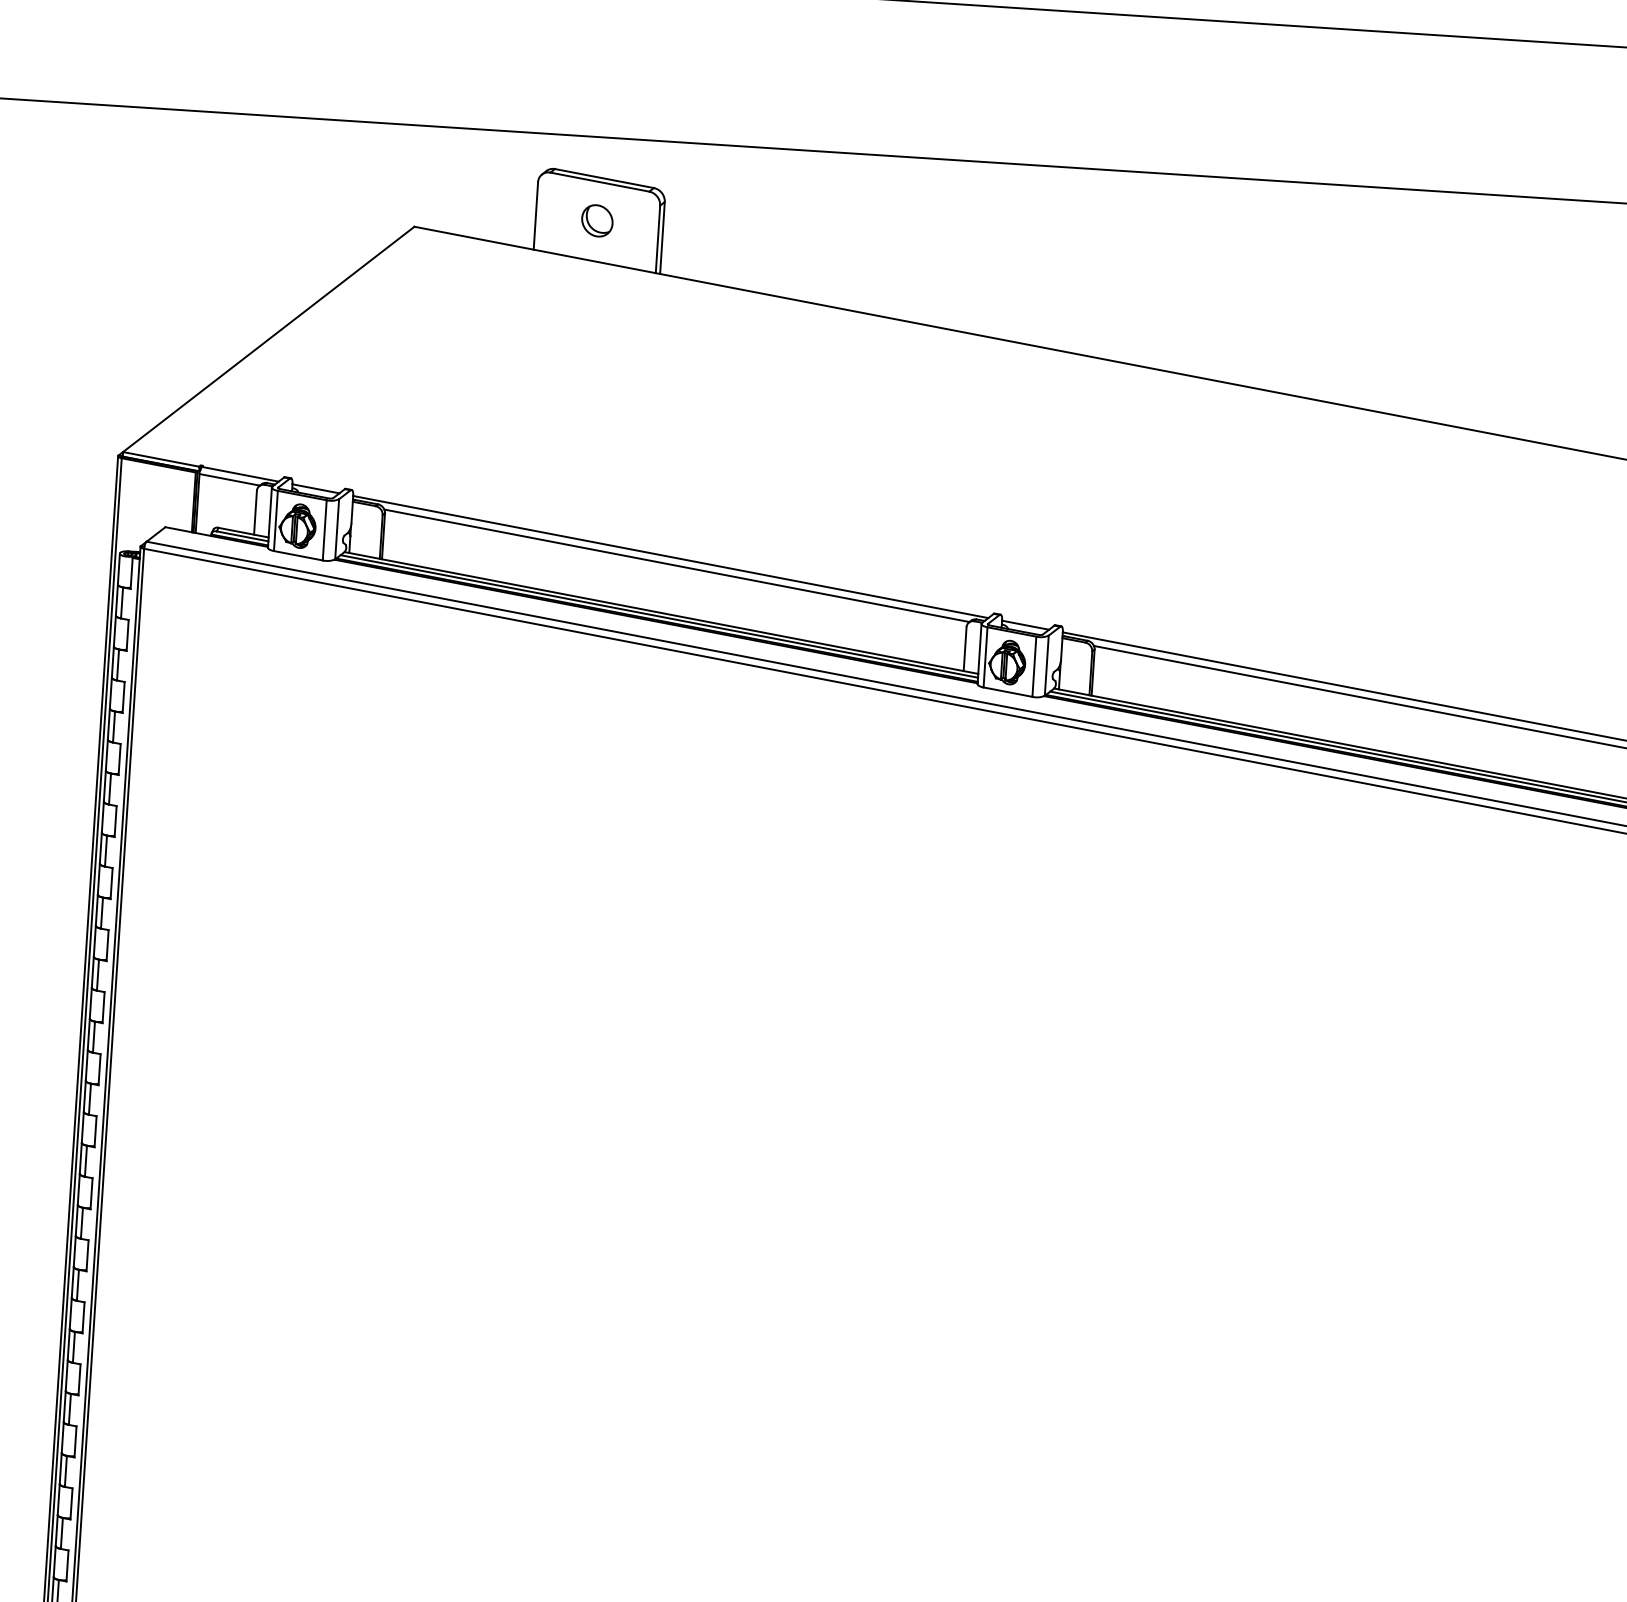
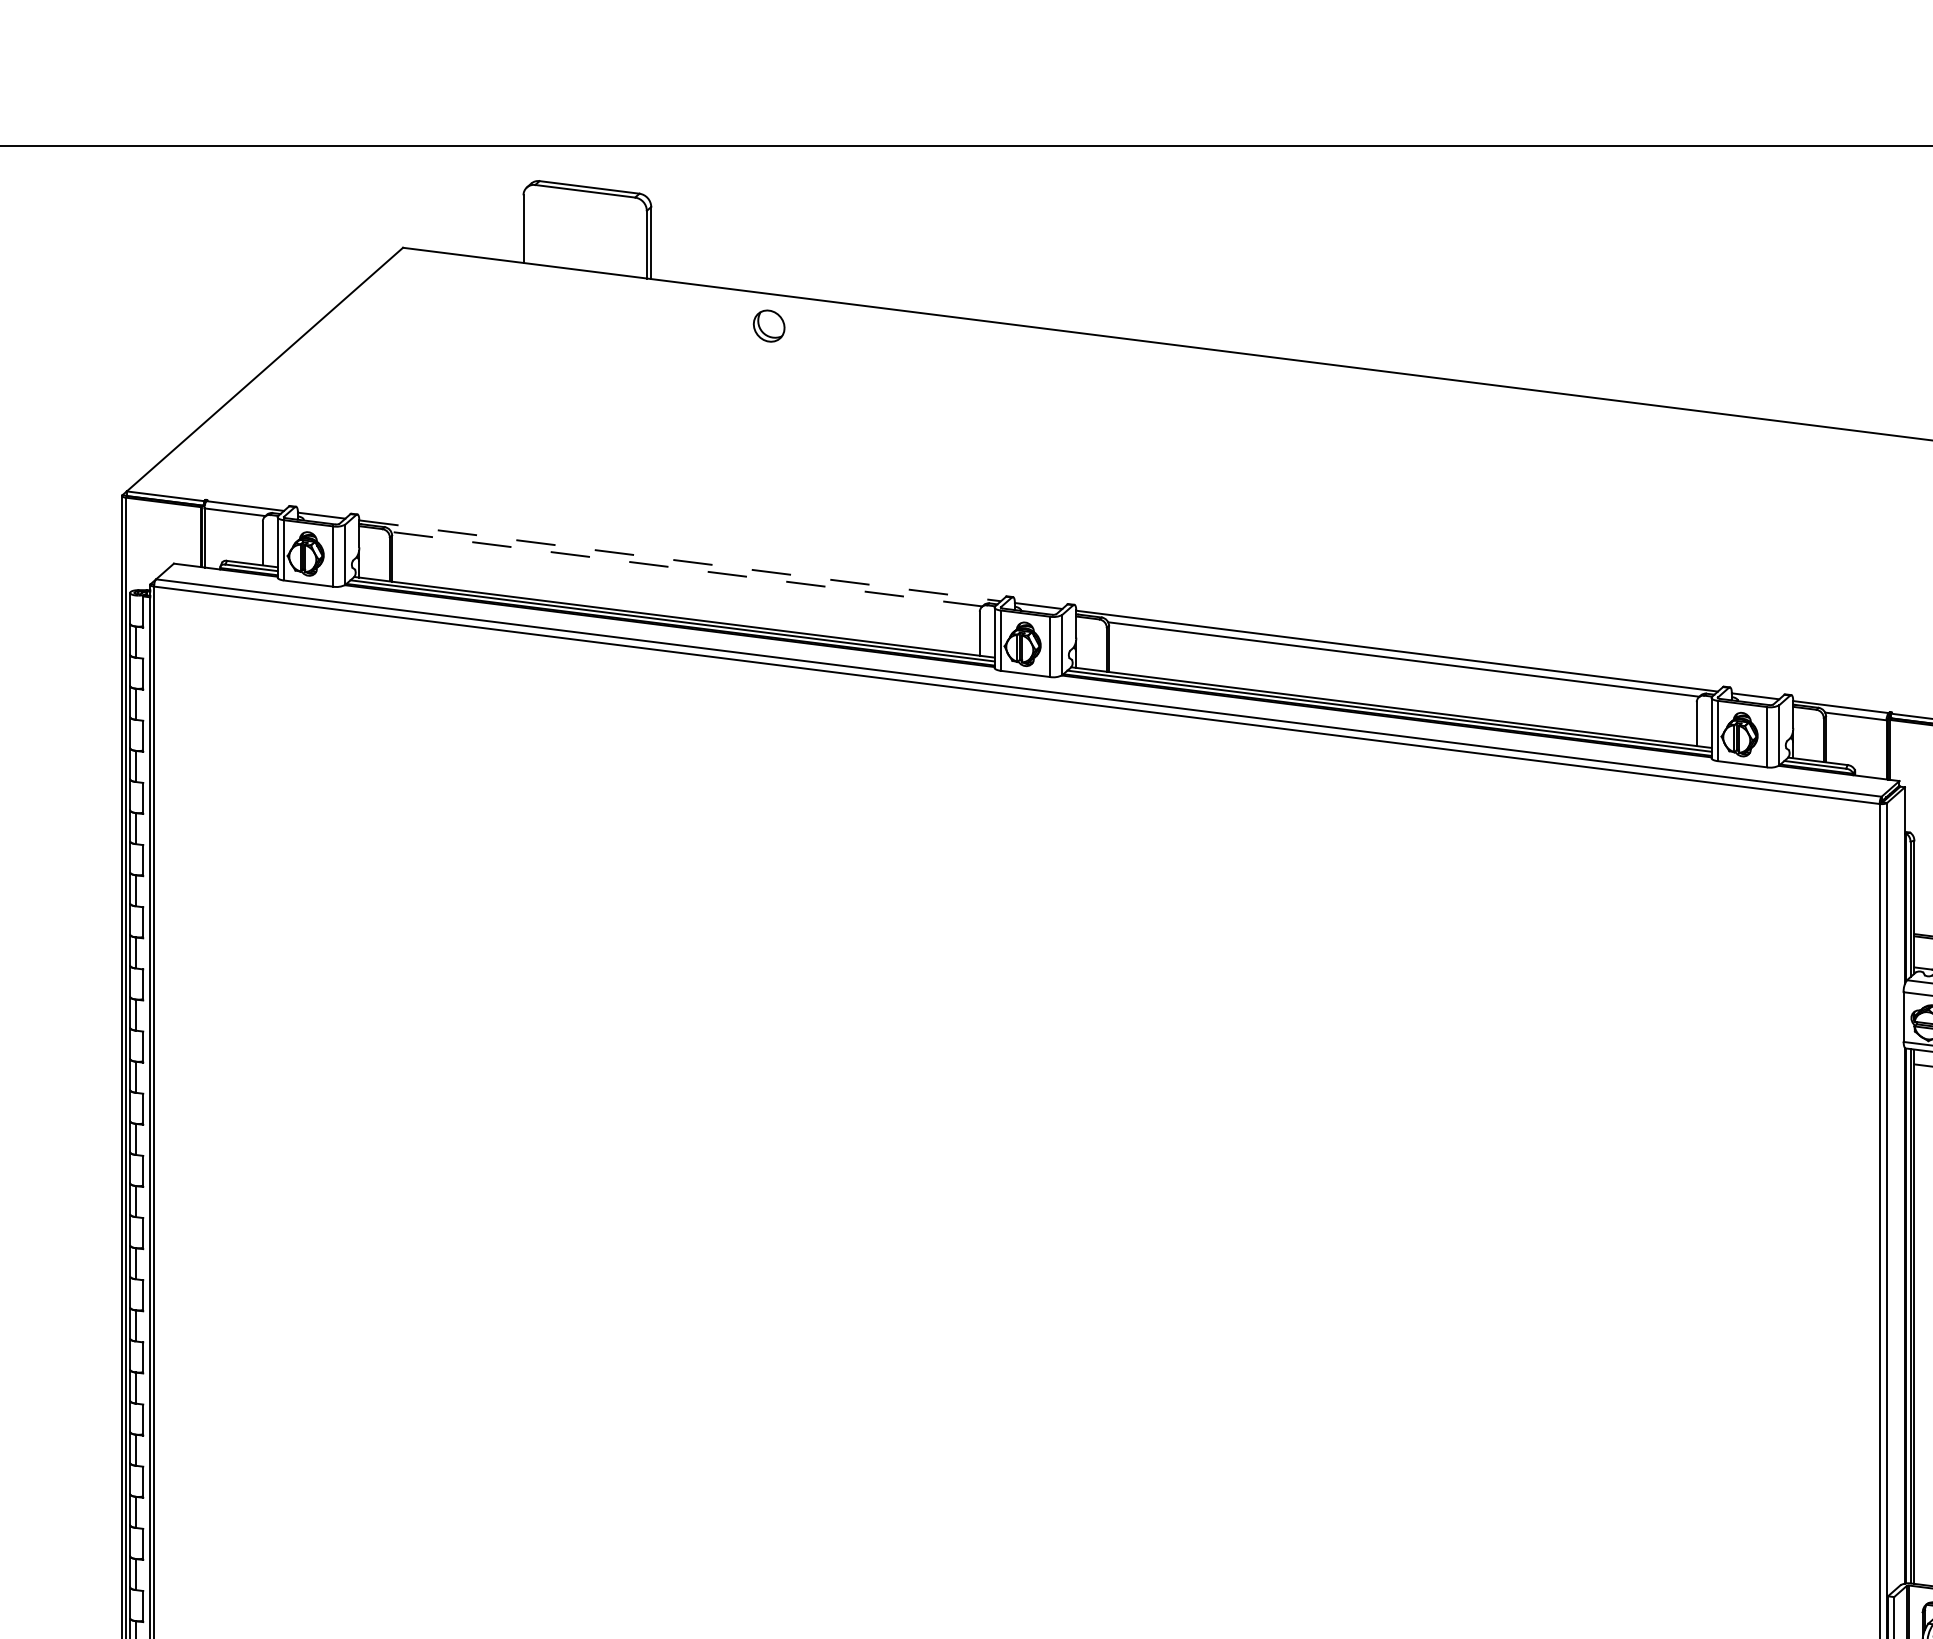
part: (596, 220) -> (768, 325), moved
line: (671, 556) -> (680, 560), solid -> dashed
line: (676, 566) -> (686, 569), solid -> dashed

